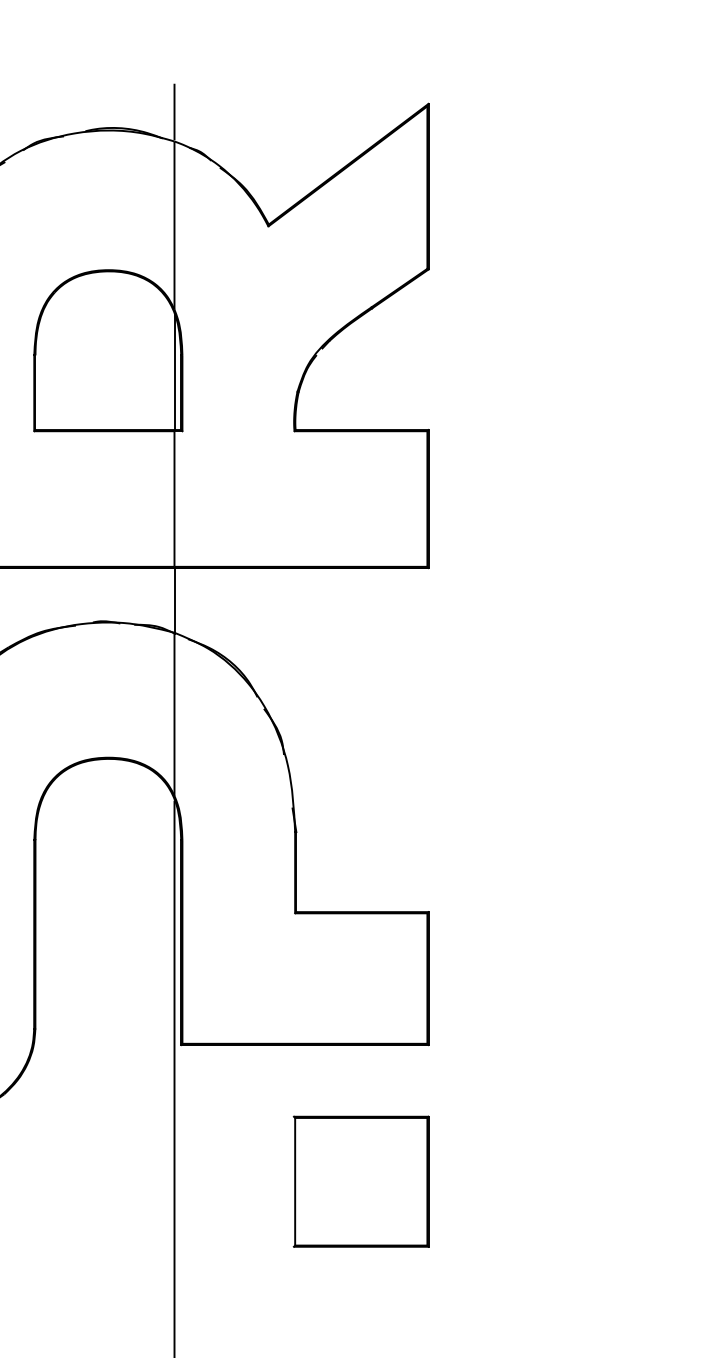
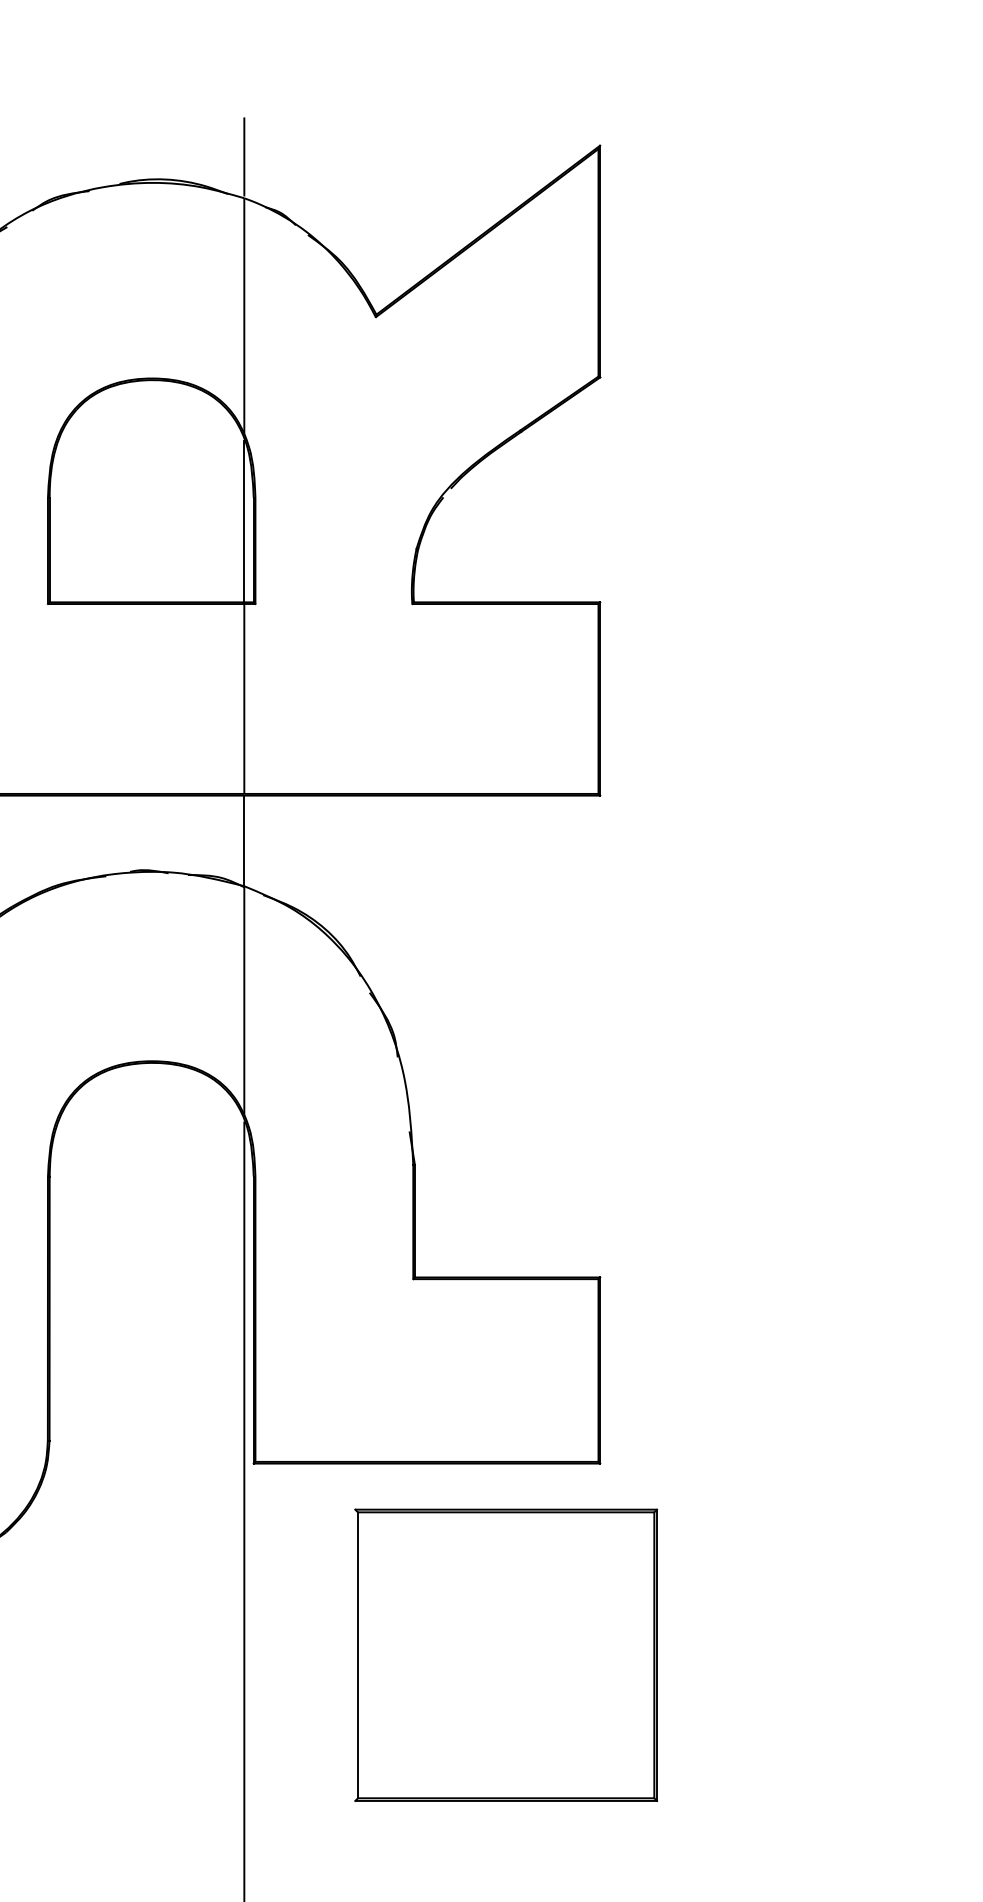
part: (360, 1181) -> (504, 1654), size x1.6

